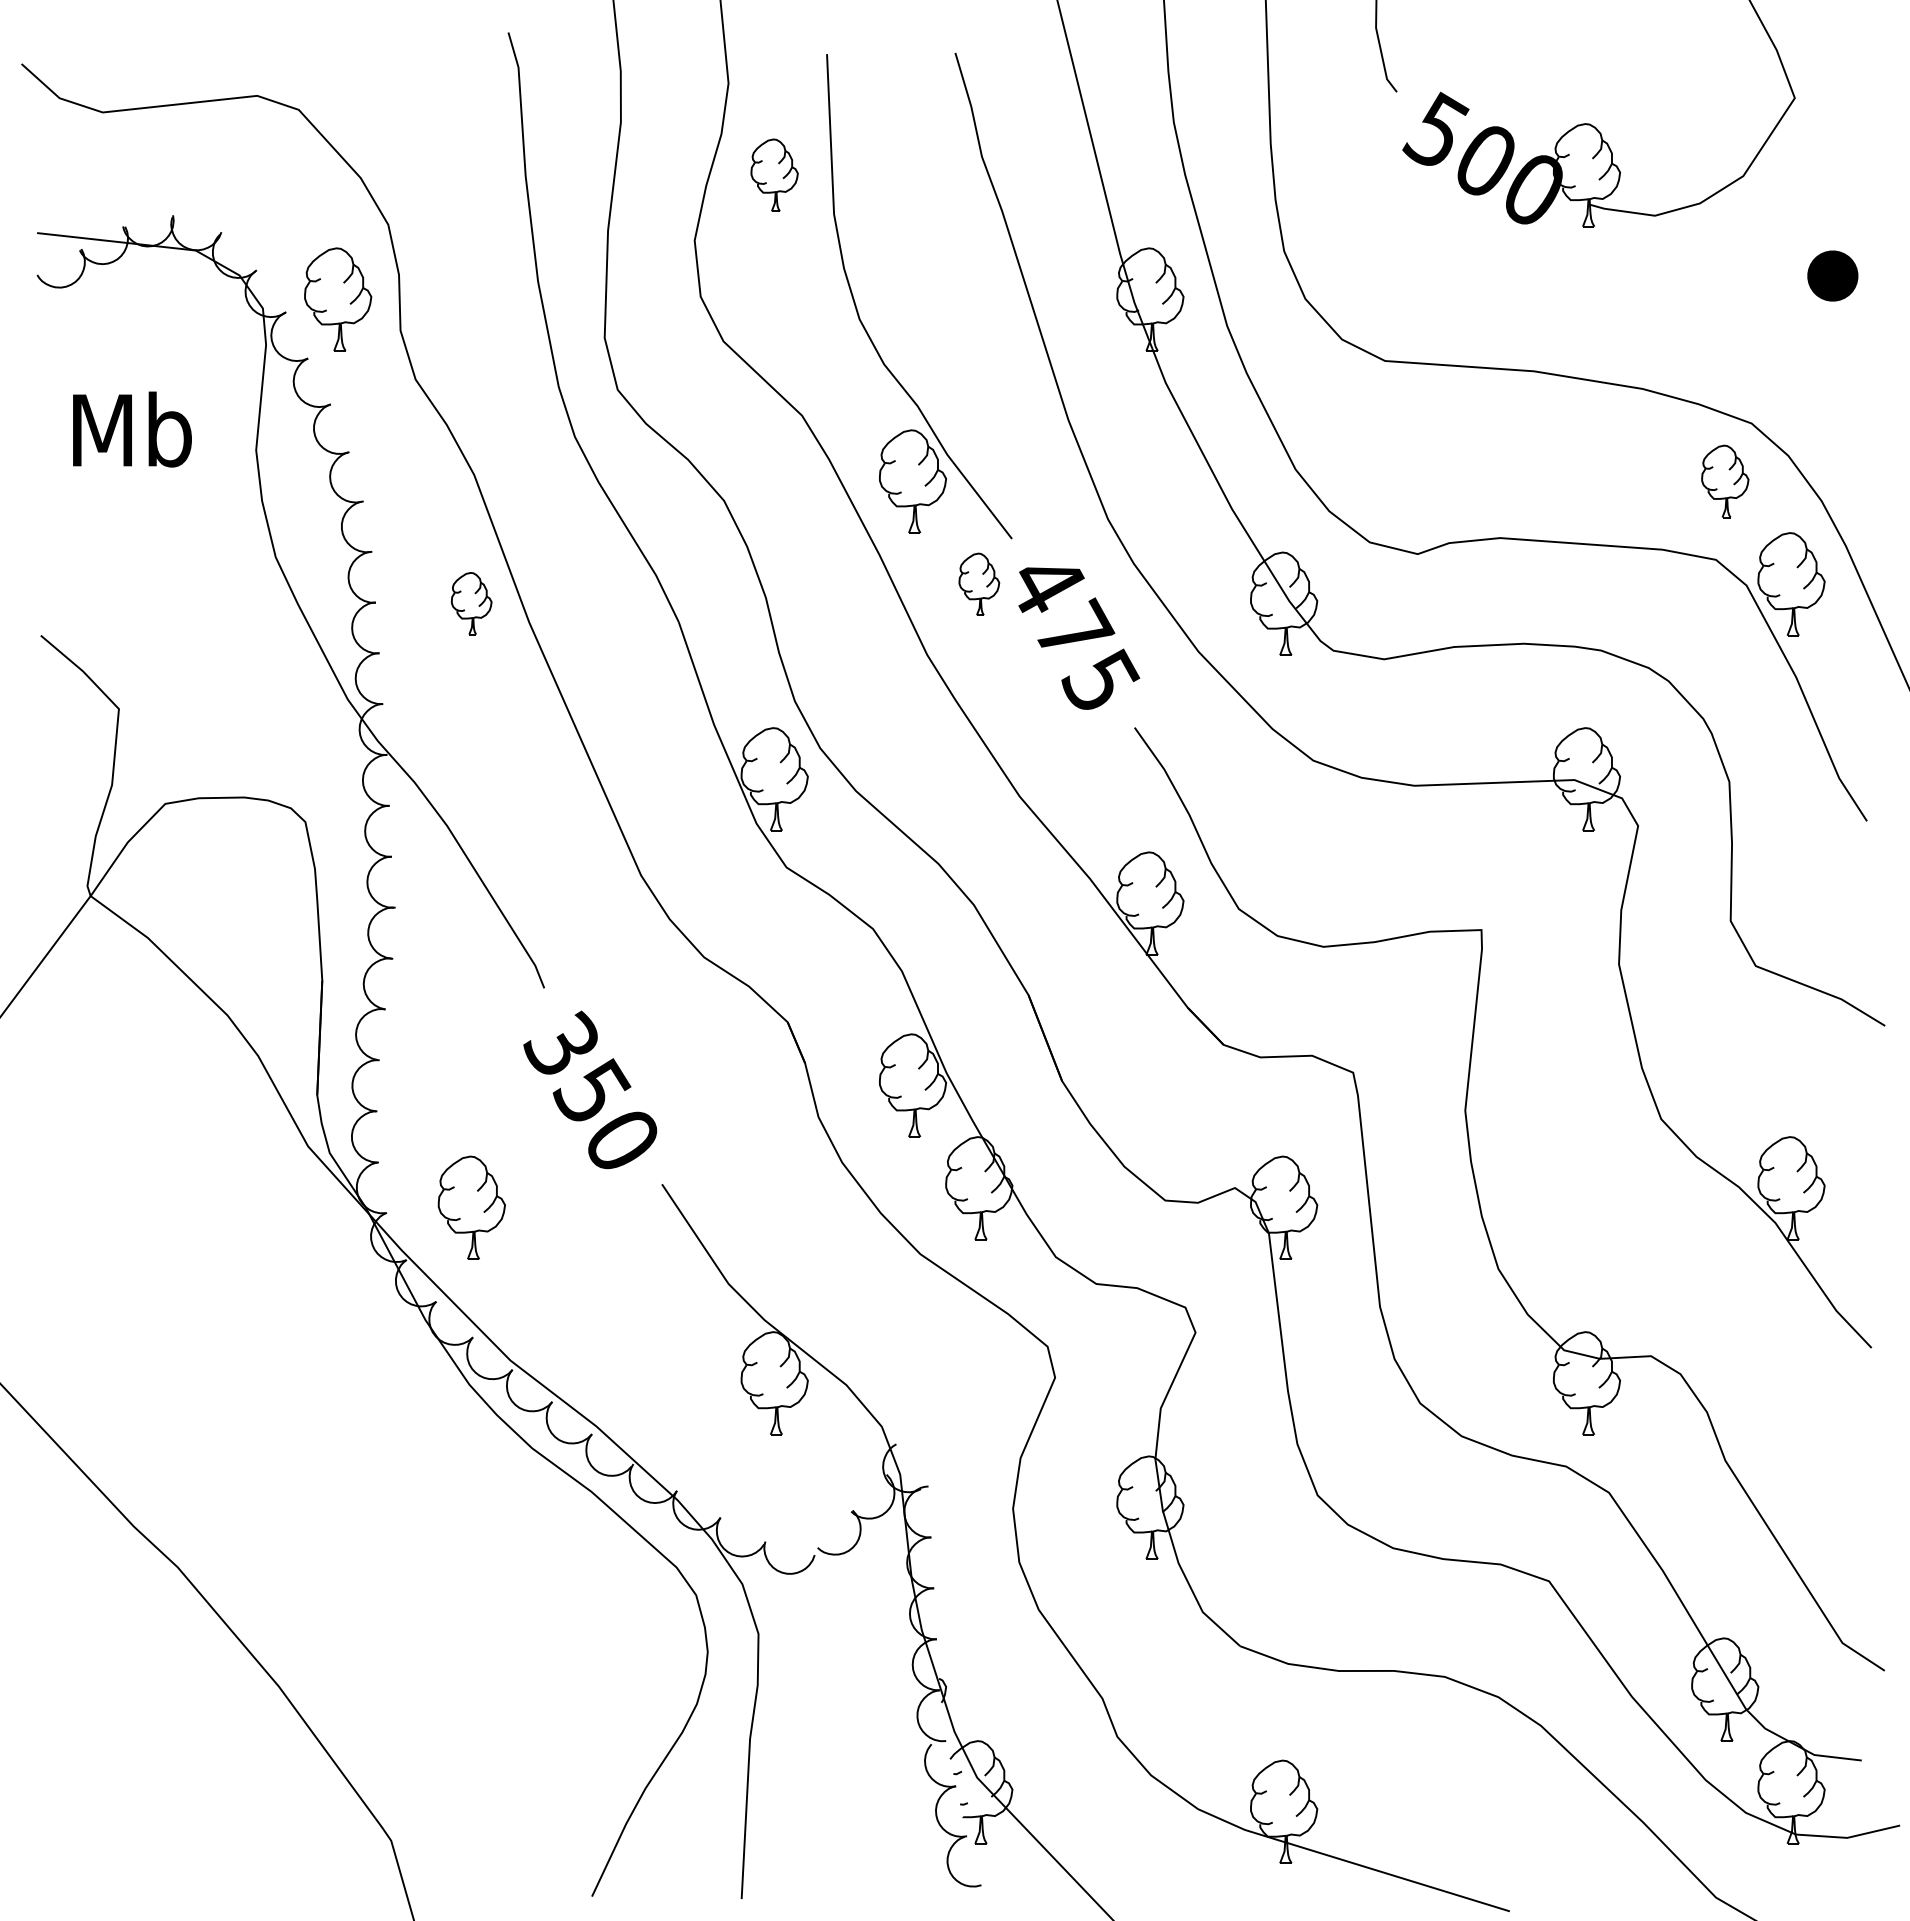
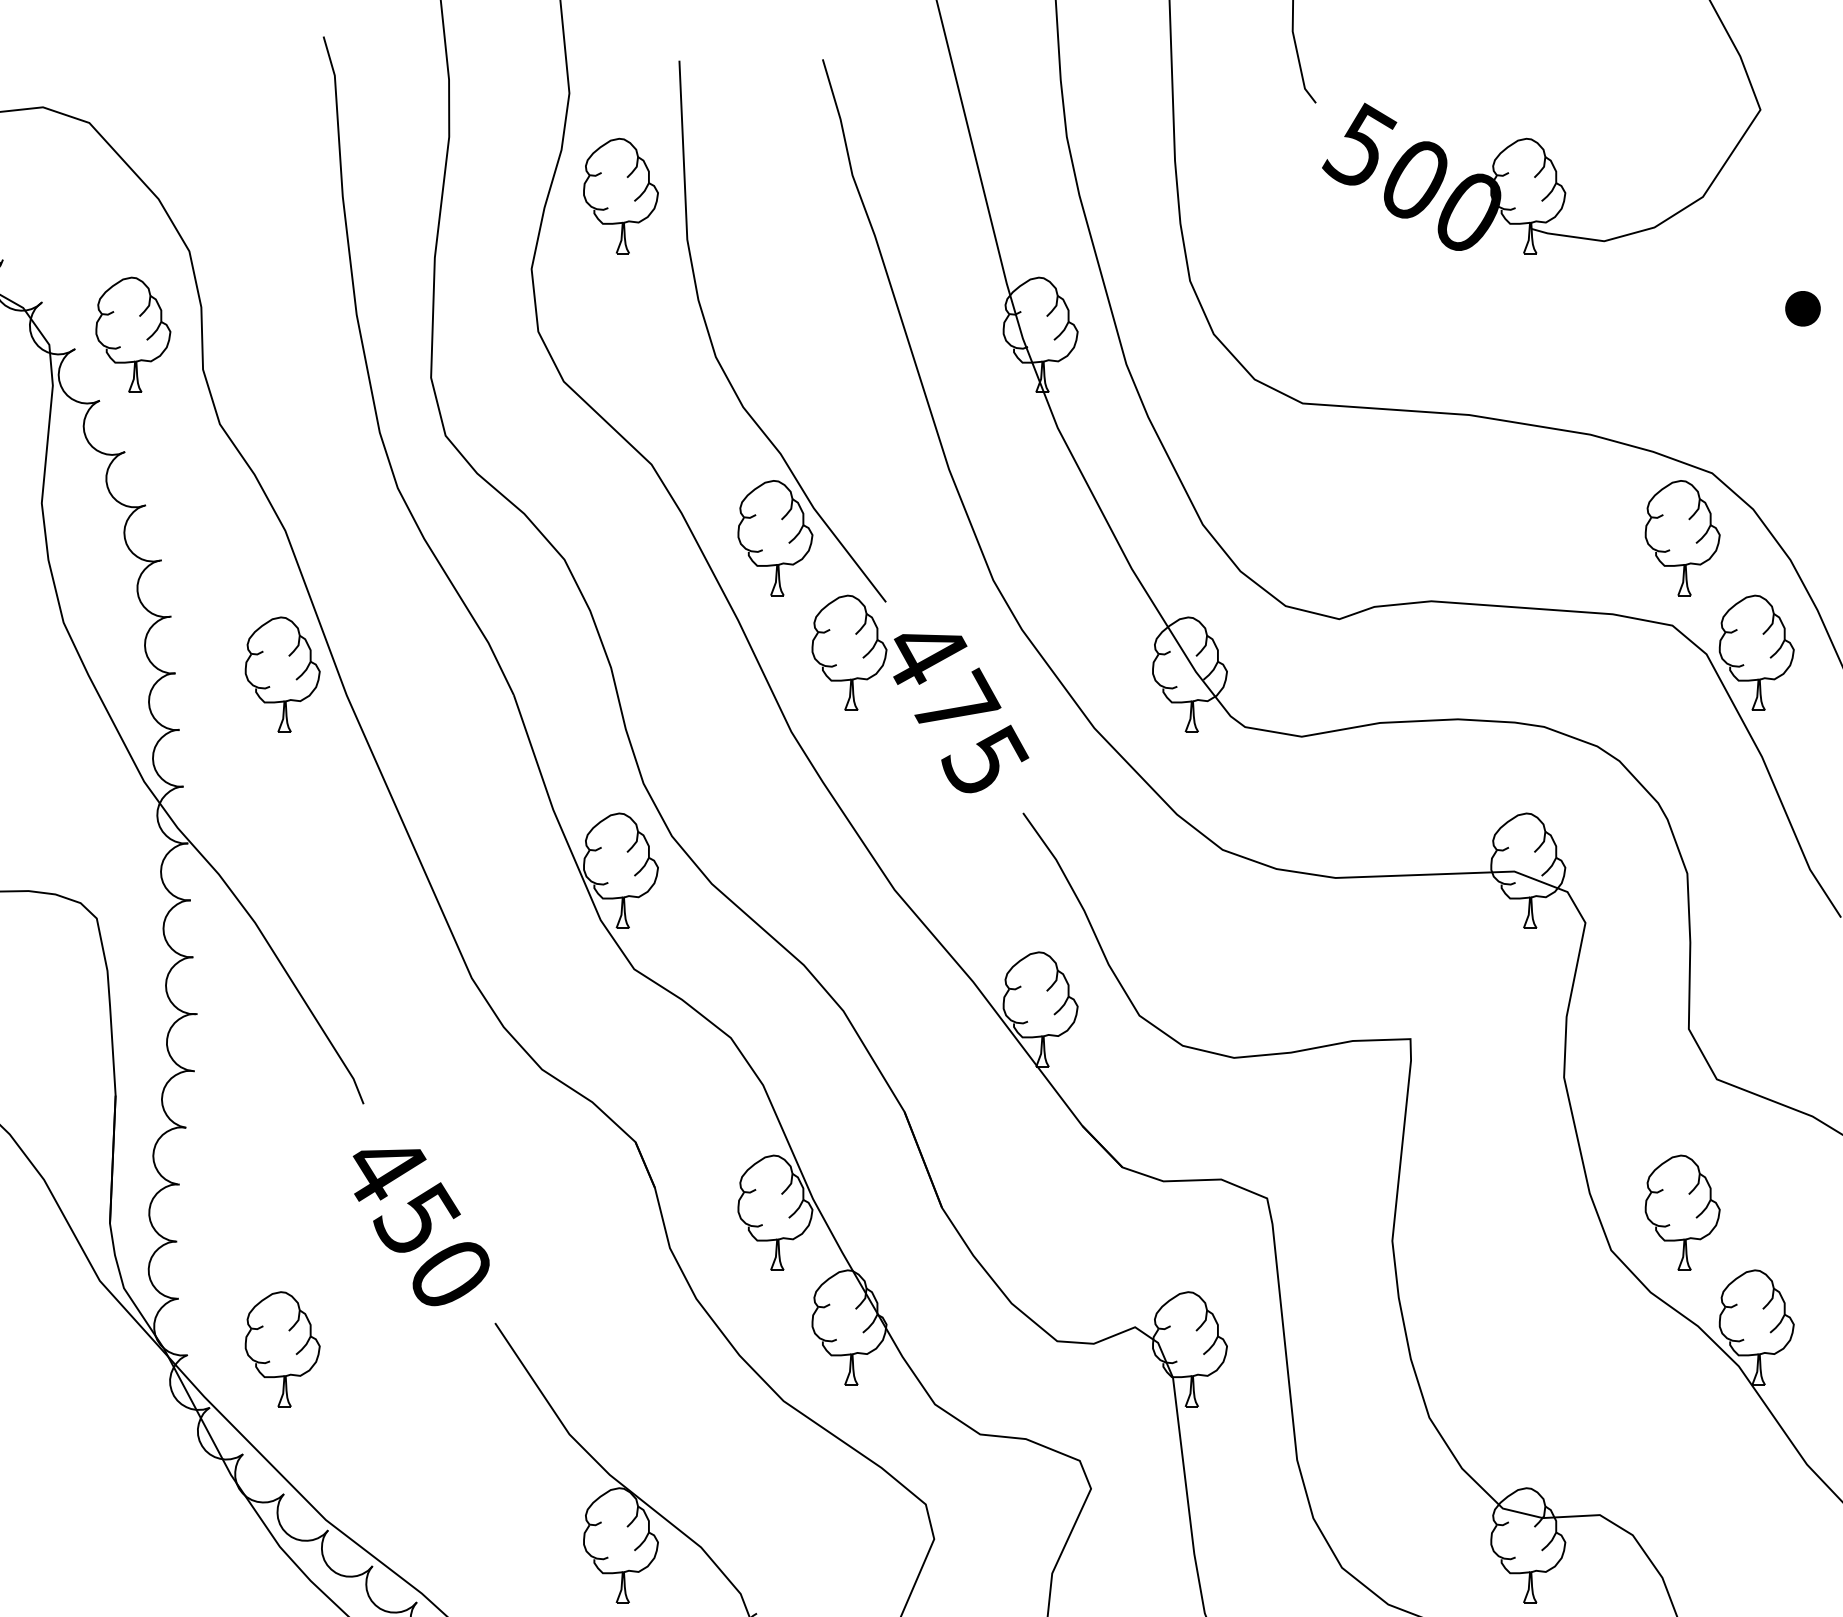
part: (774, 175) -> (620, 196), size x1.43
part: (1832, 276) -> (1802, 309), size x0.62
part: (1725, 481) -> (1683, 538), size x1.43
part: (979, 584) -> (849, 653), size x1.67
part: (471, 603) -> (282, 674), size x1.67
text: (561, 1042) -> (382, 1164), 350 -> 450
part: (1725, 1085) -> (1683, 1212), added

